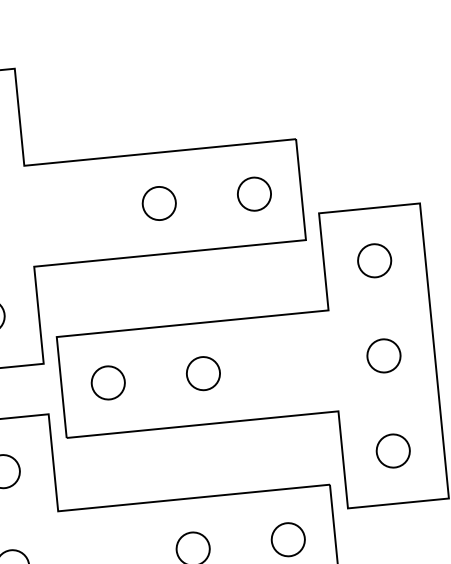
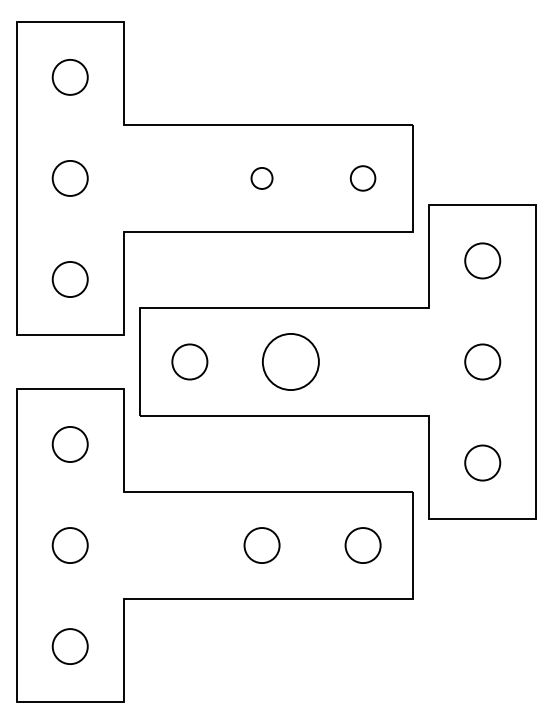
part: (253, 194) -> (362, 178), size x0.7
part: (158, 203) -> (261, 178), size x0.6
part: (202, 373) -> (290, 361), size x1.6

